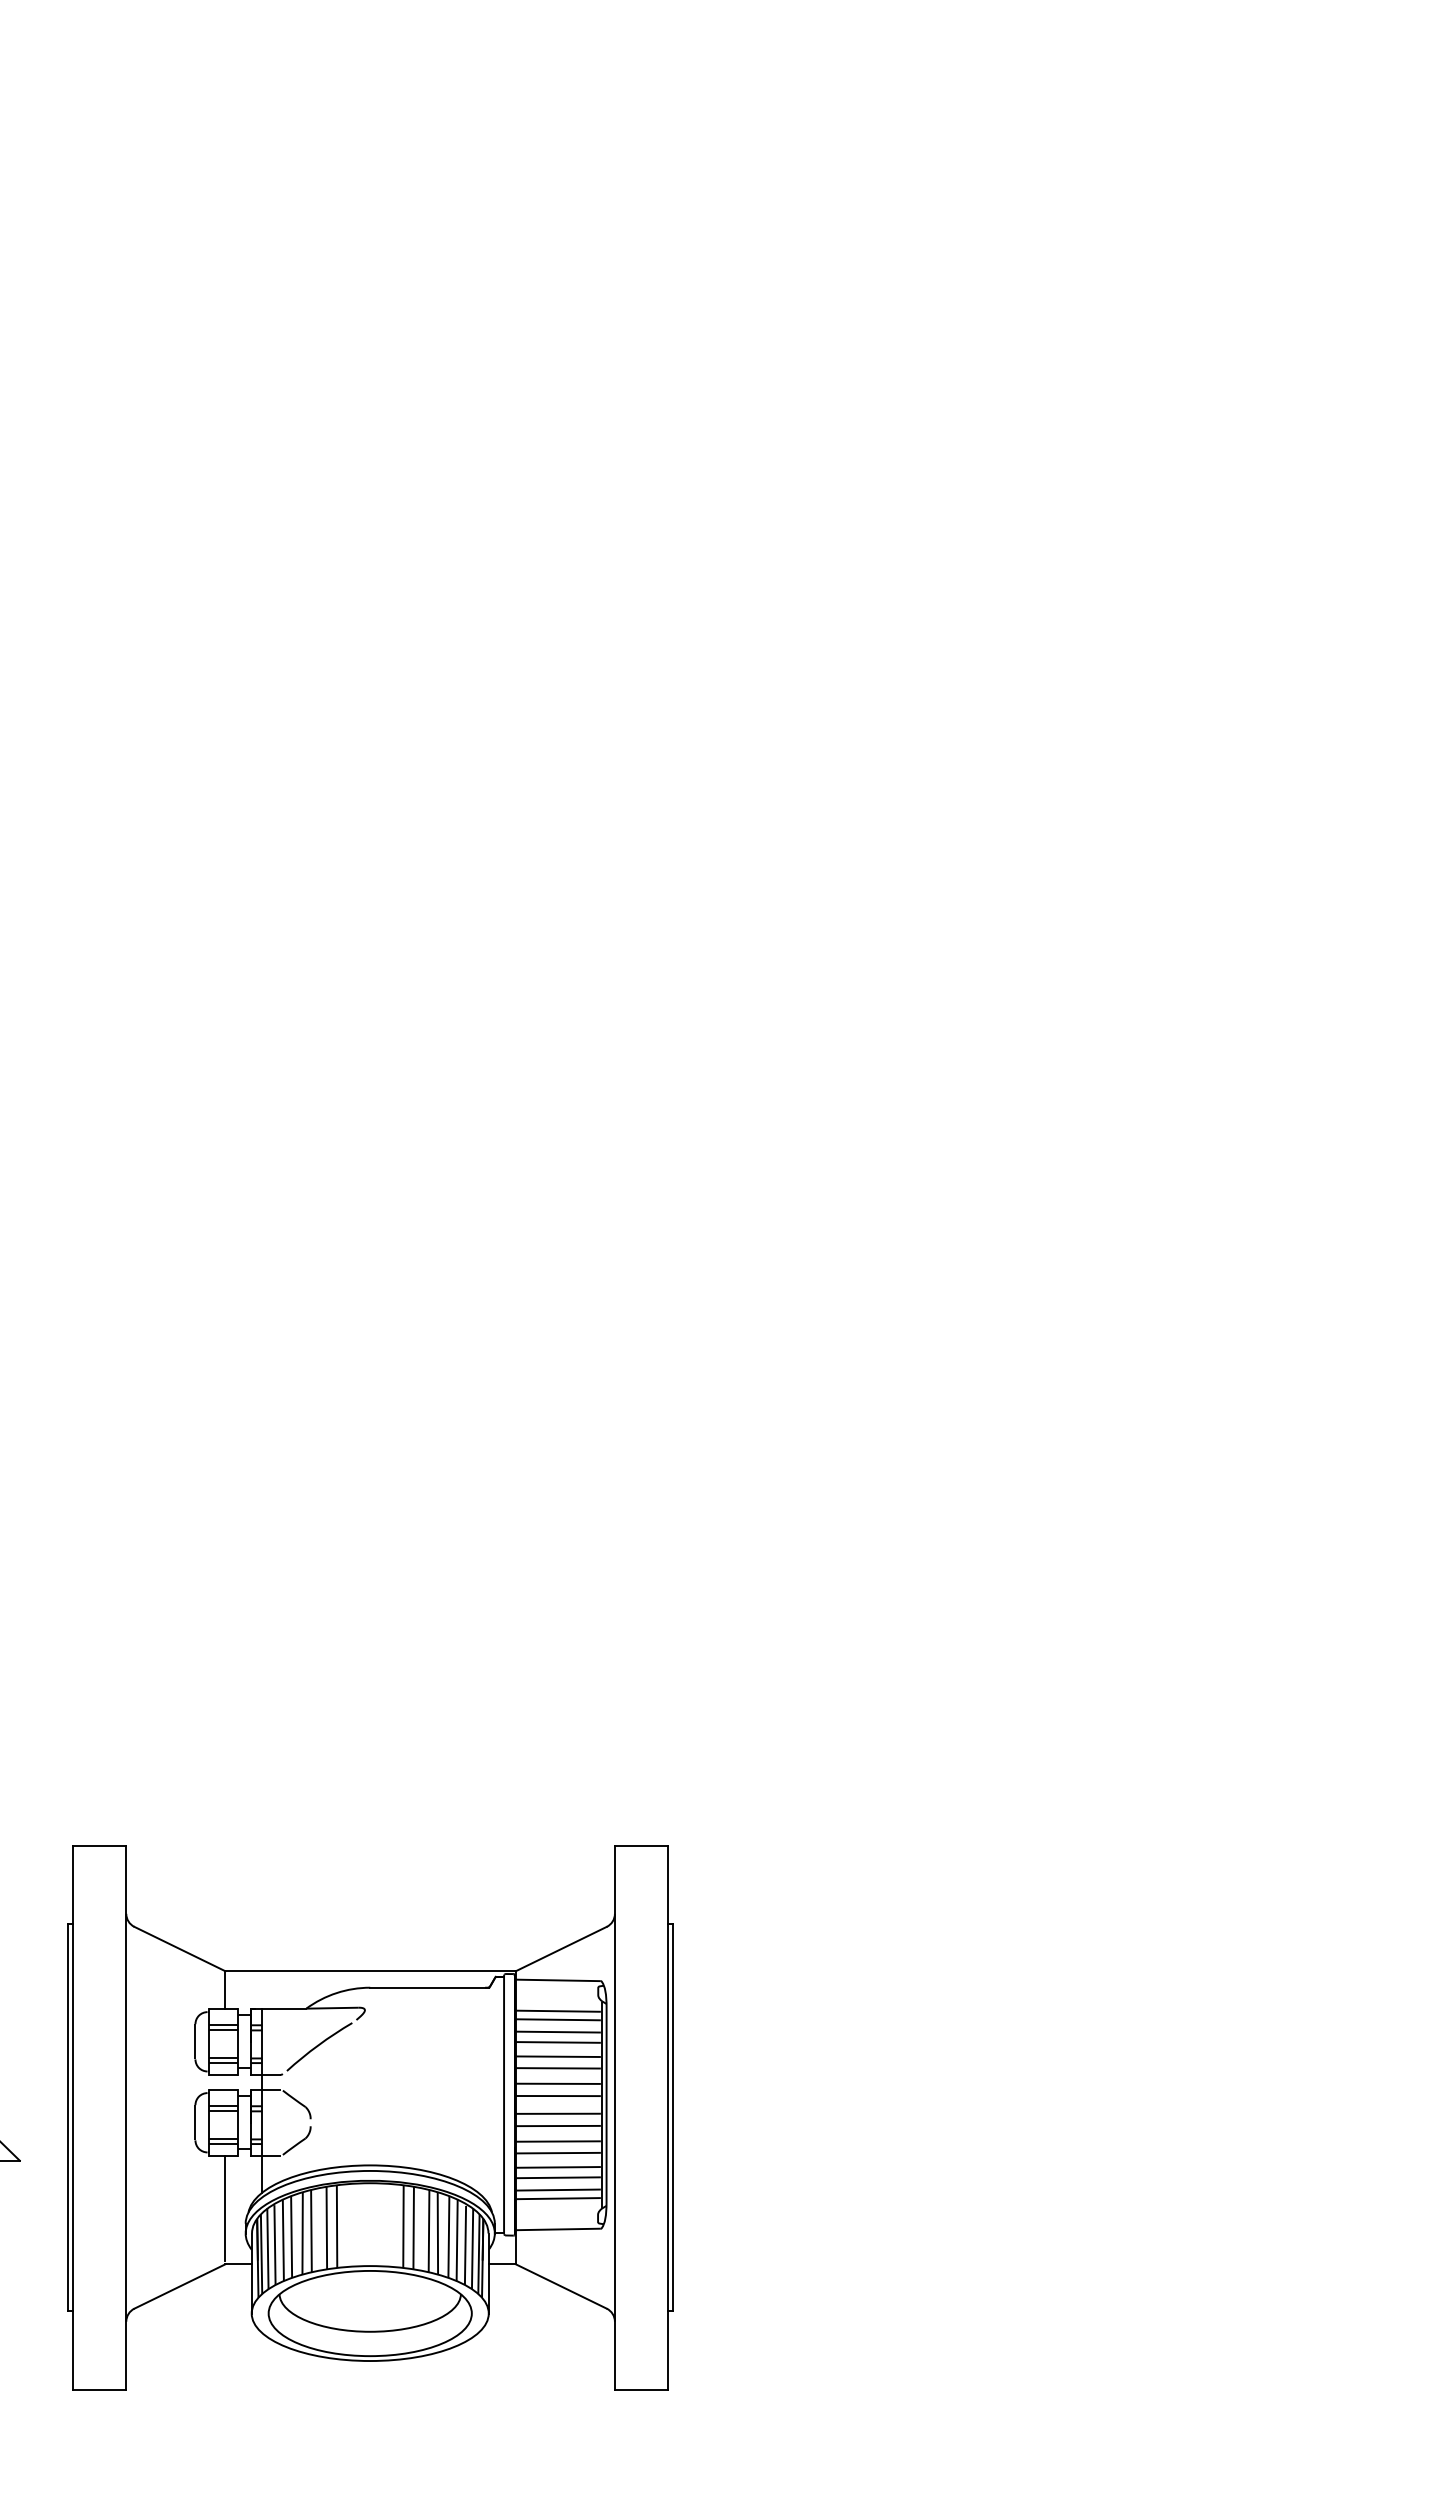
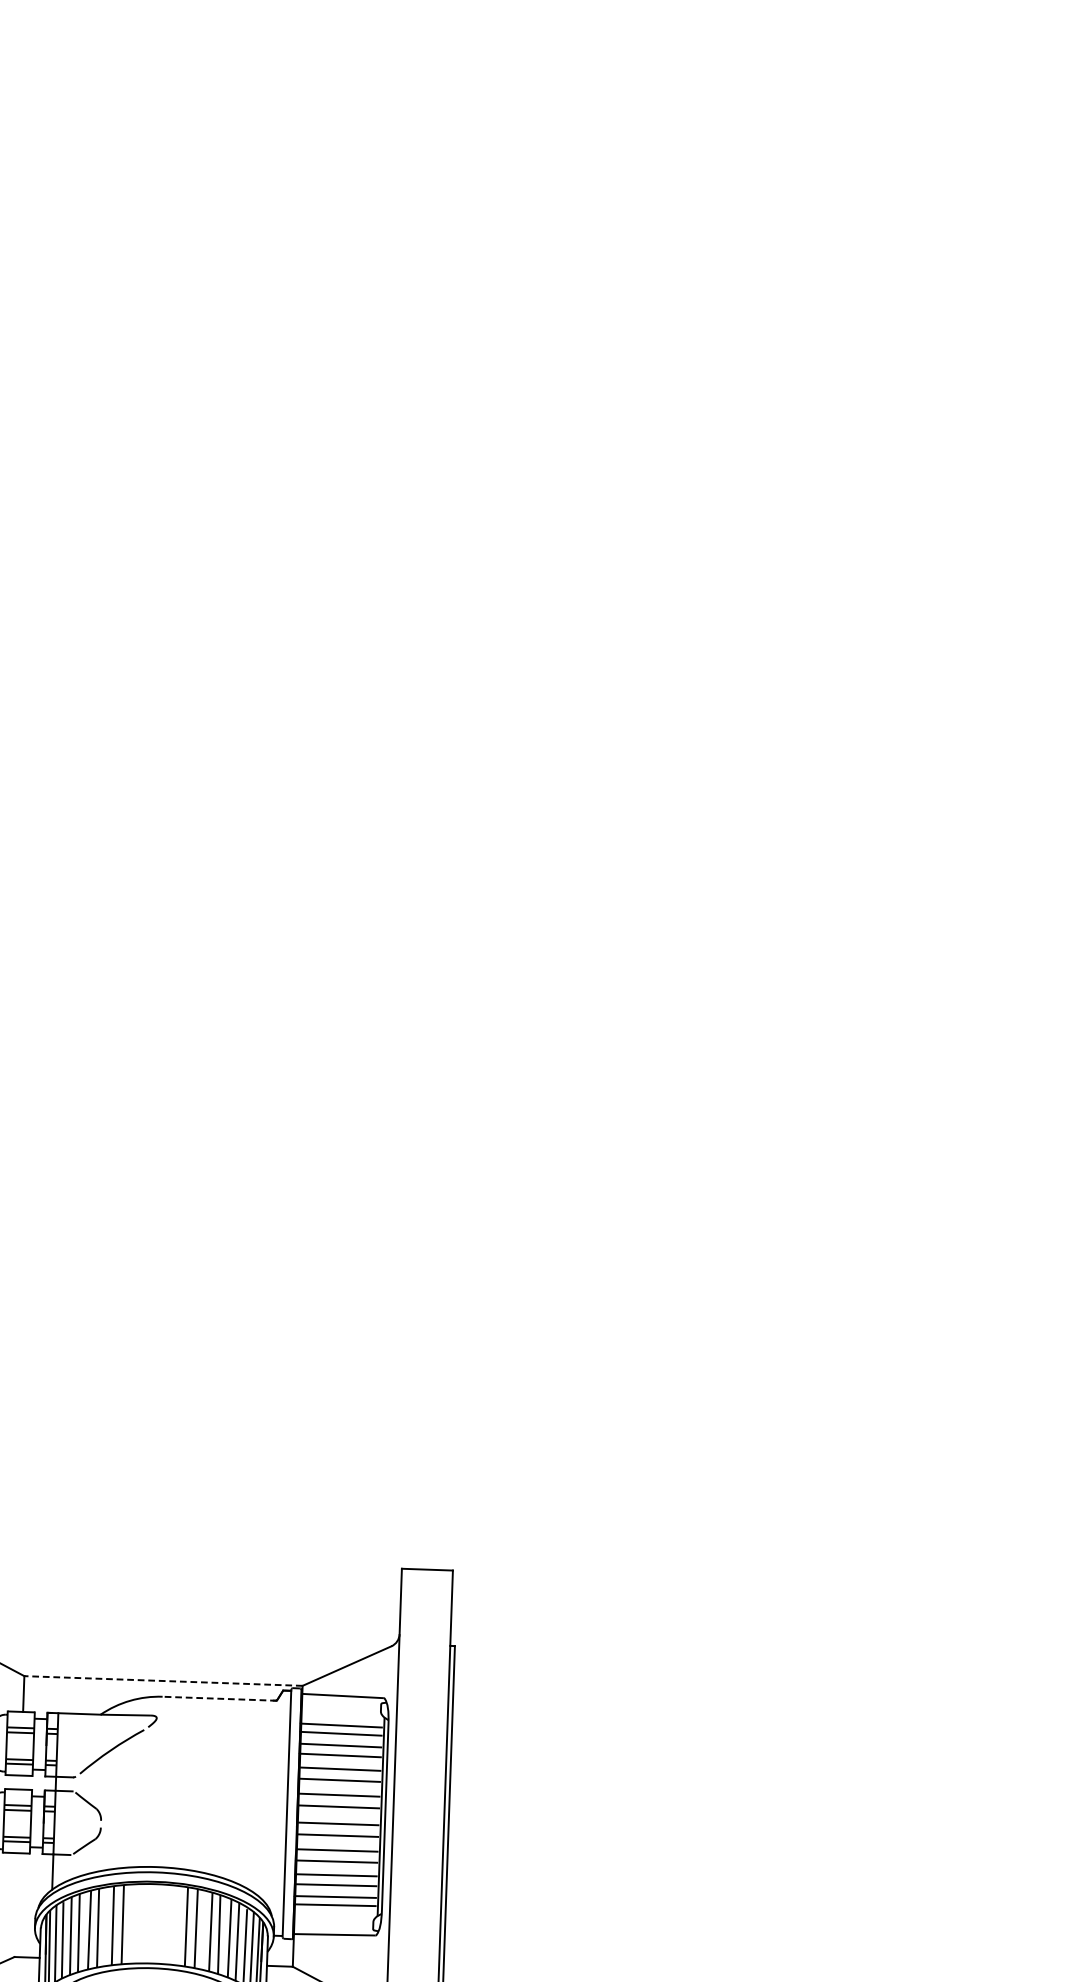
line: (370, 1971) -> (163, 1681), solid -> dashed
line: (429, 1987) -> (219, 1698), solid -> dashed
line: (225, 2207) -> (16, 1902), removed

